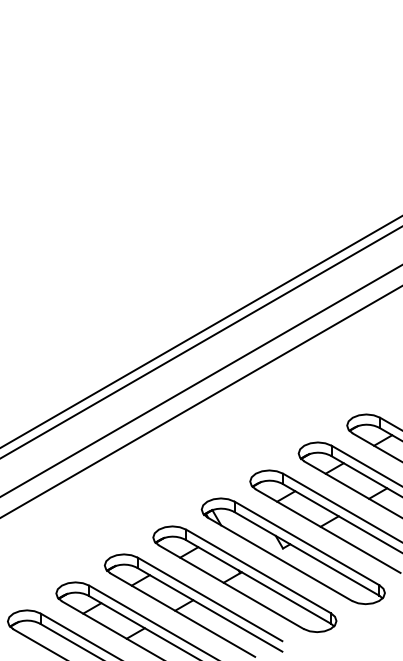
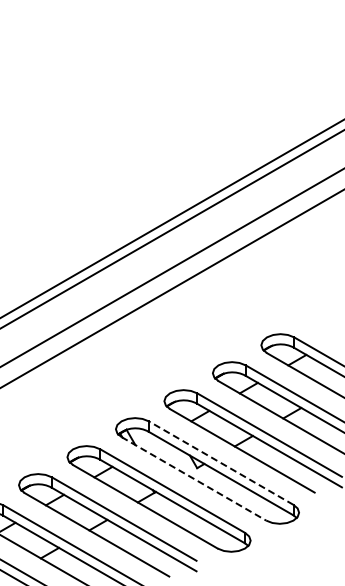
line: (306, 543) -> (220, 463), solid -> dashed
line: (279, 559) -> (193, 479), solid -> dashed

